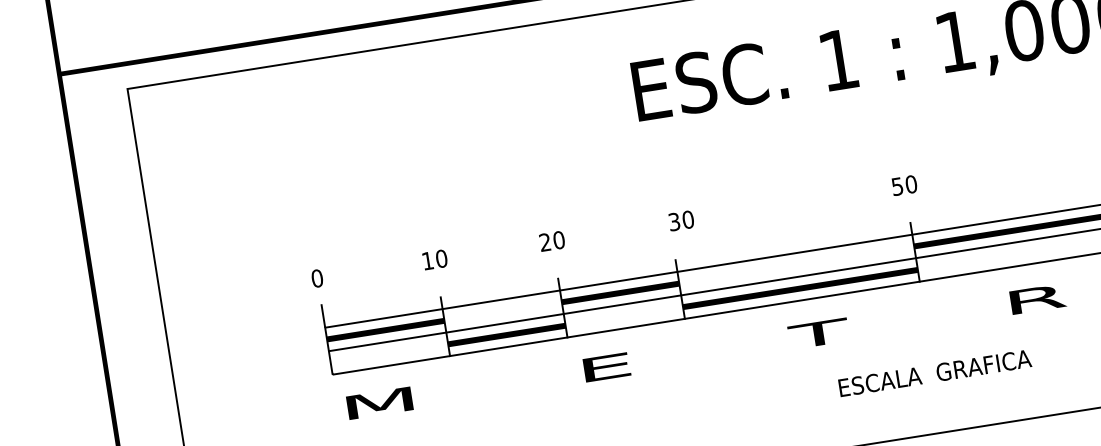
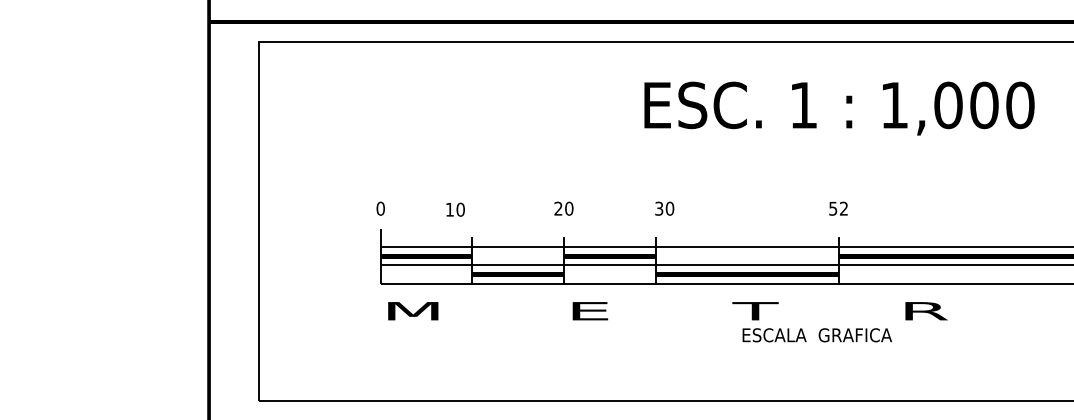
text: (910, 184) -> (843, 208), 50 -> 52
text: (434, 259) -> (455, 209), moved
text: (934, 373) -> (816, 335), moved

